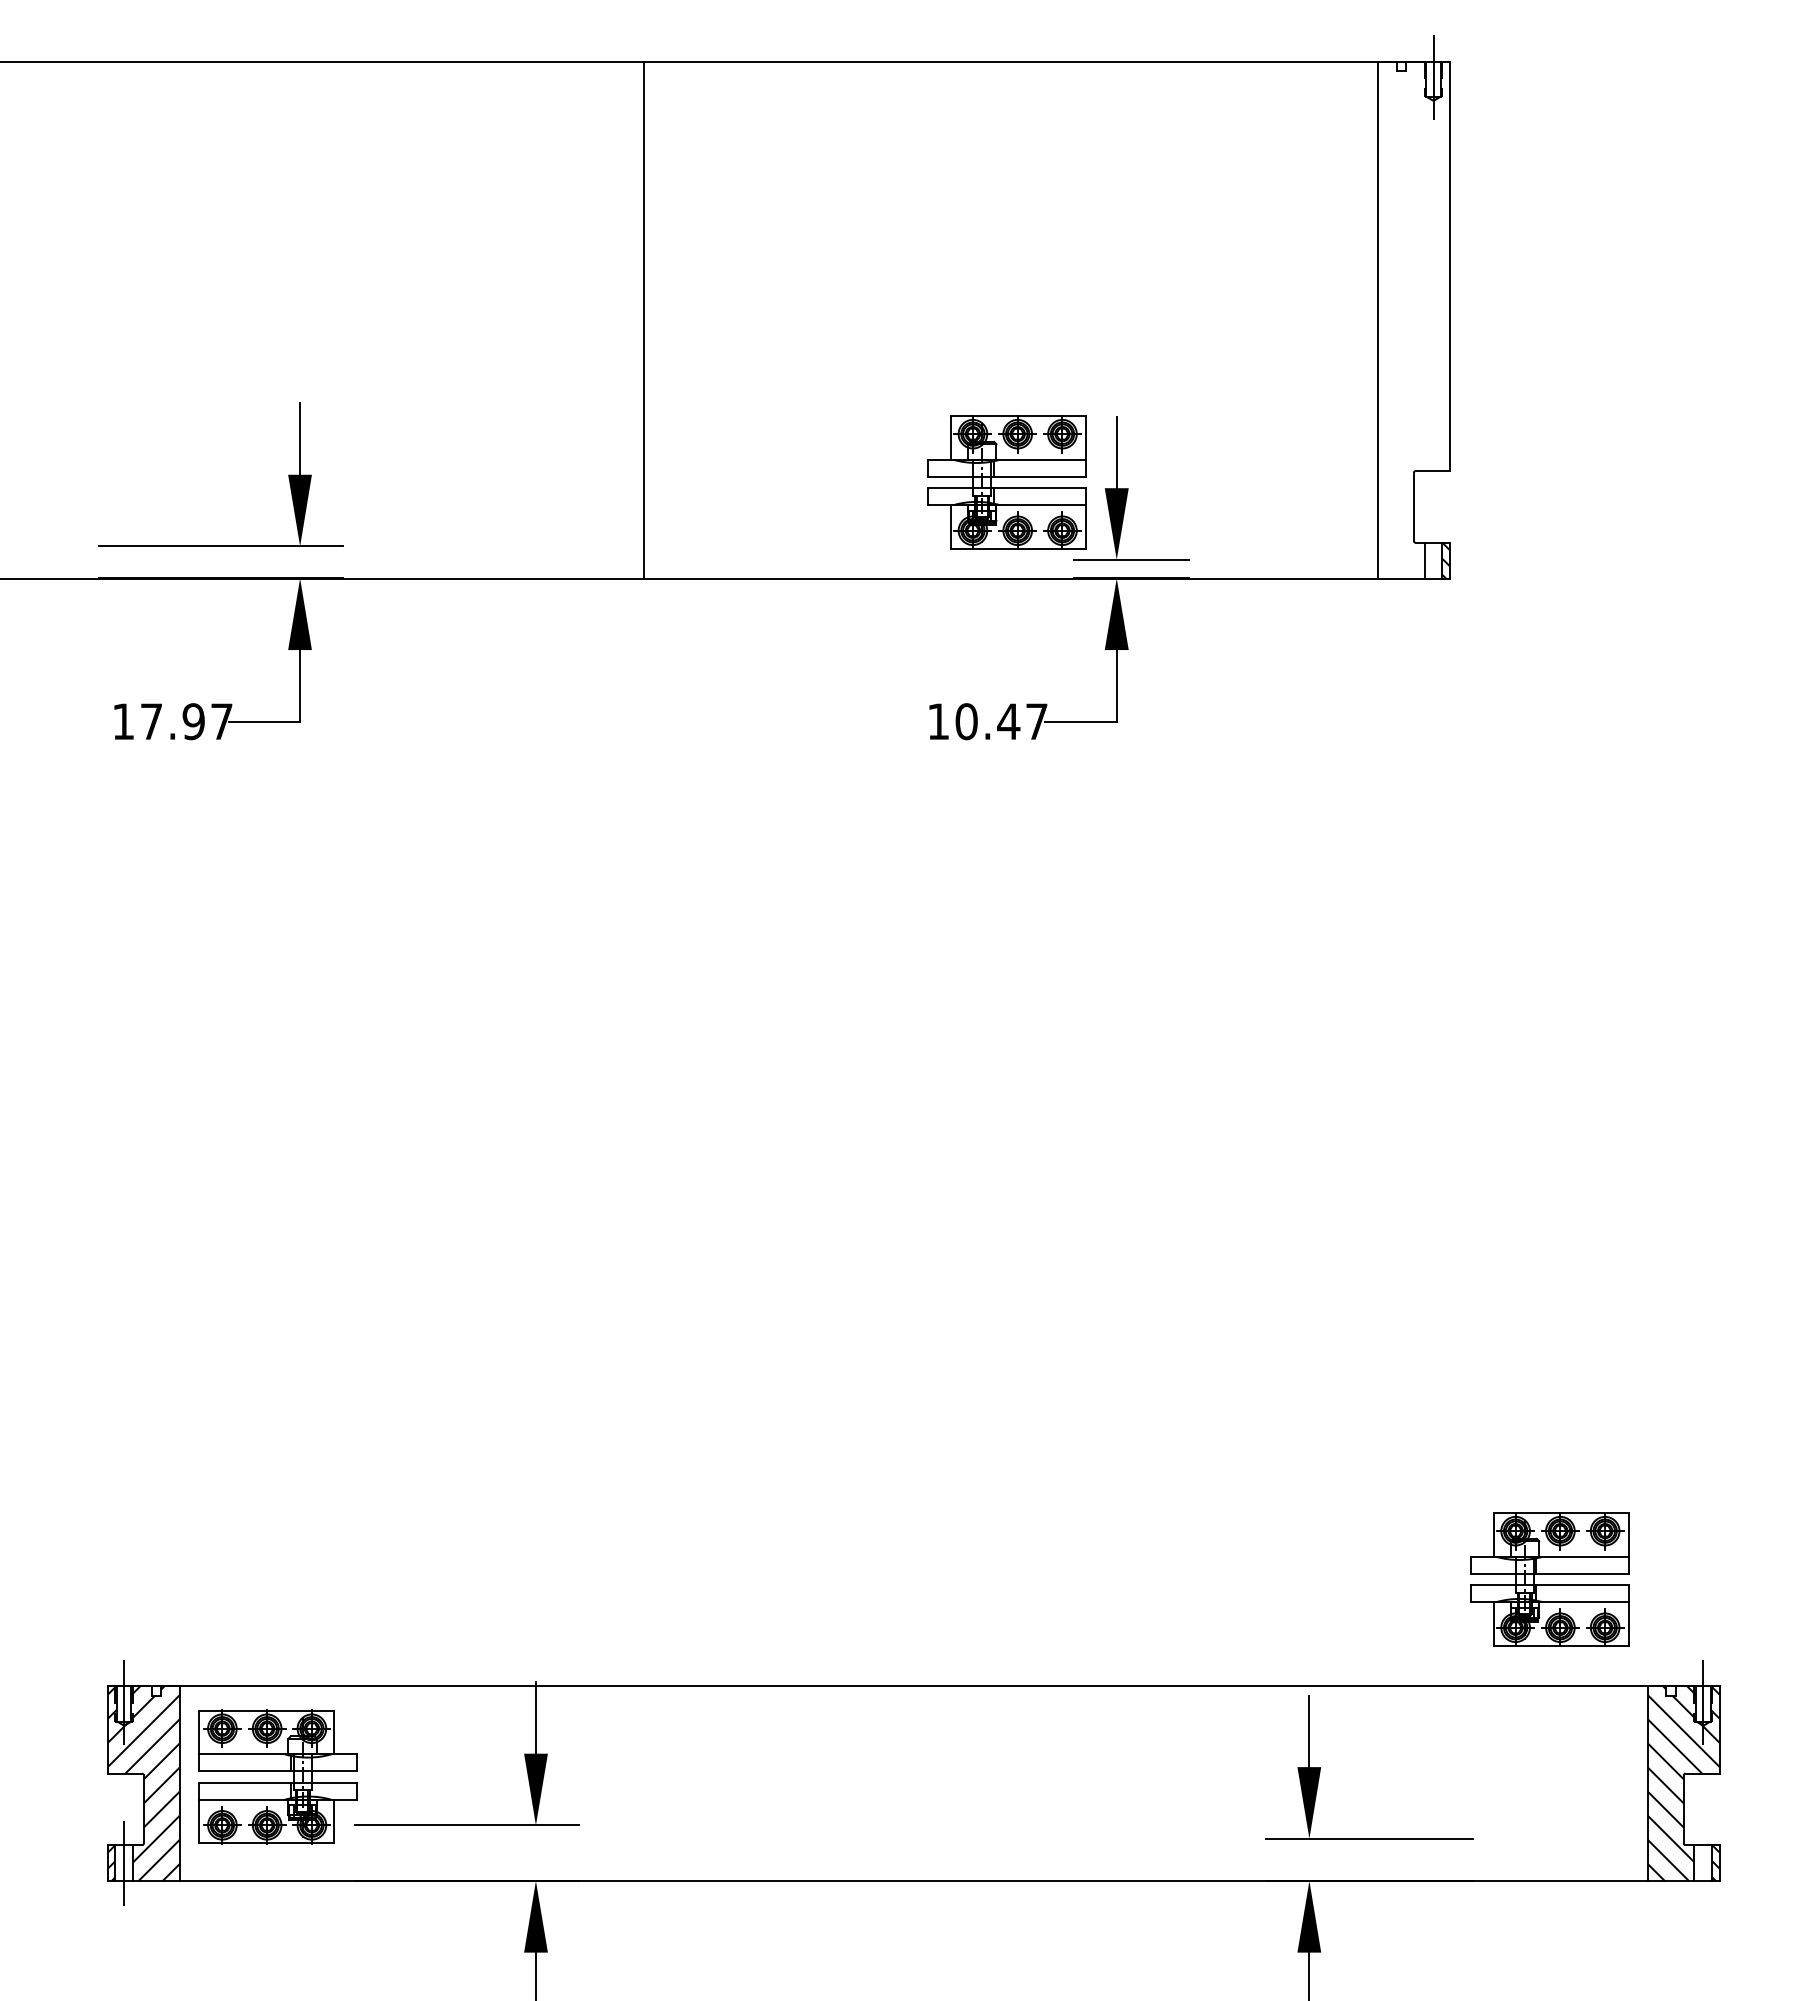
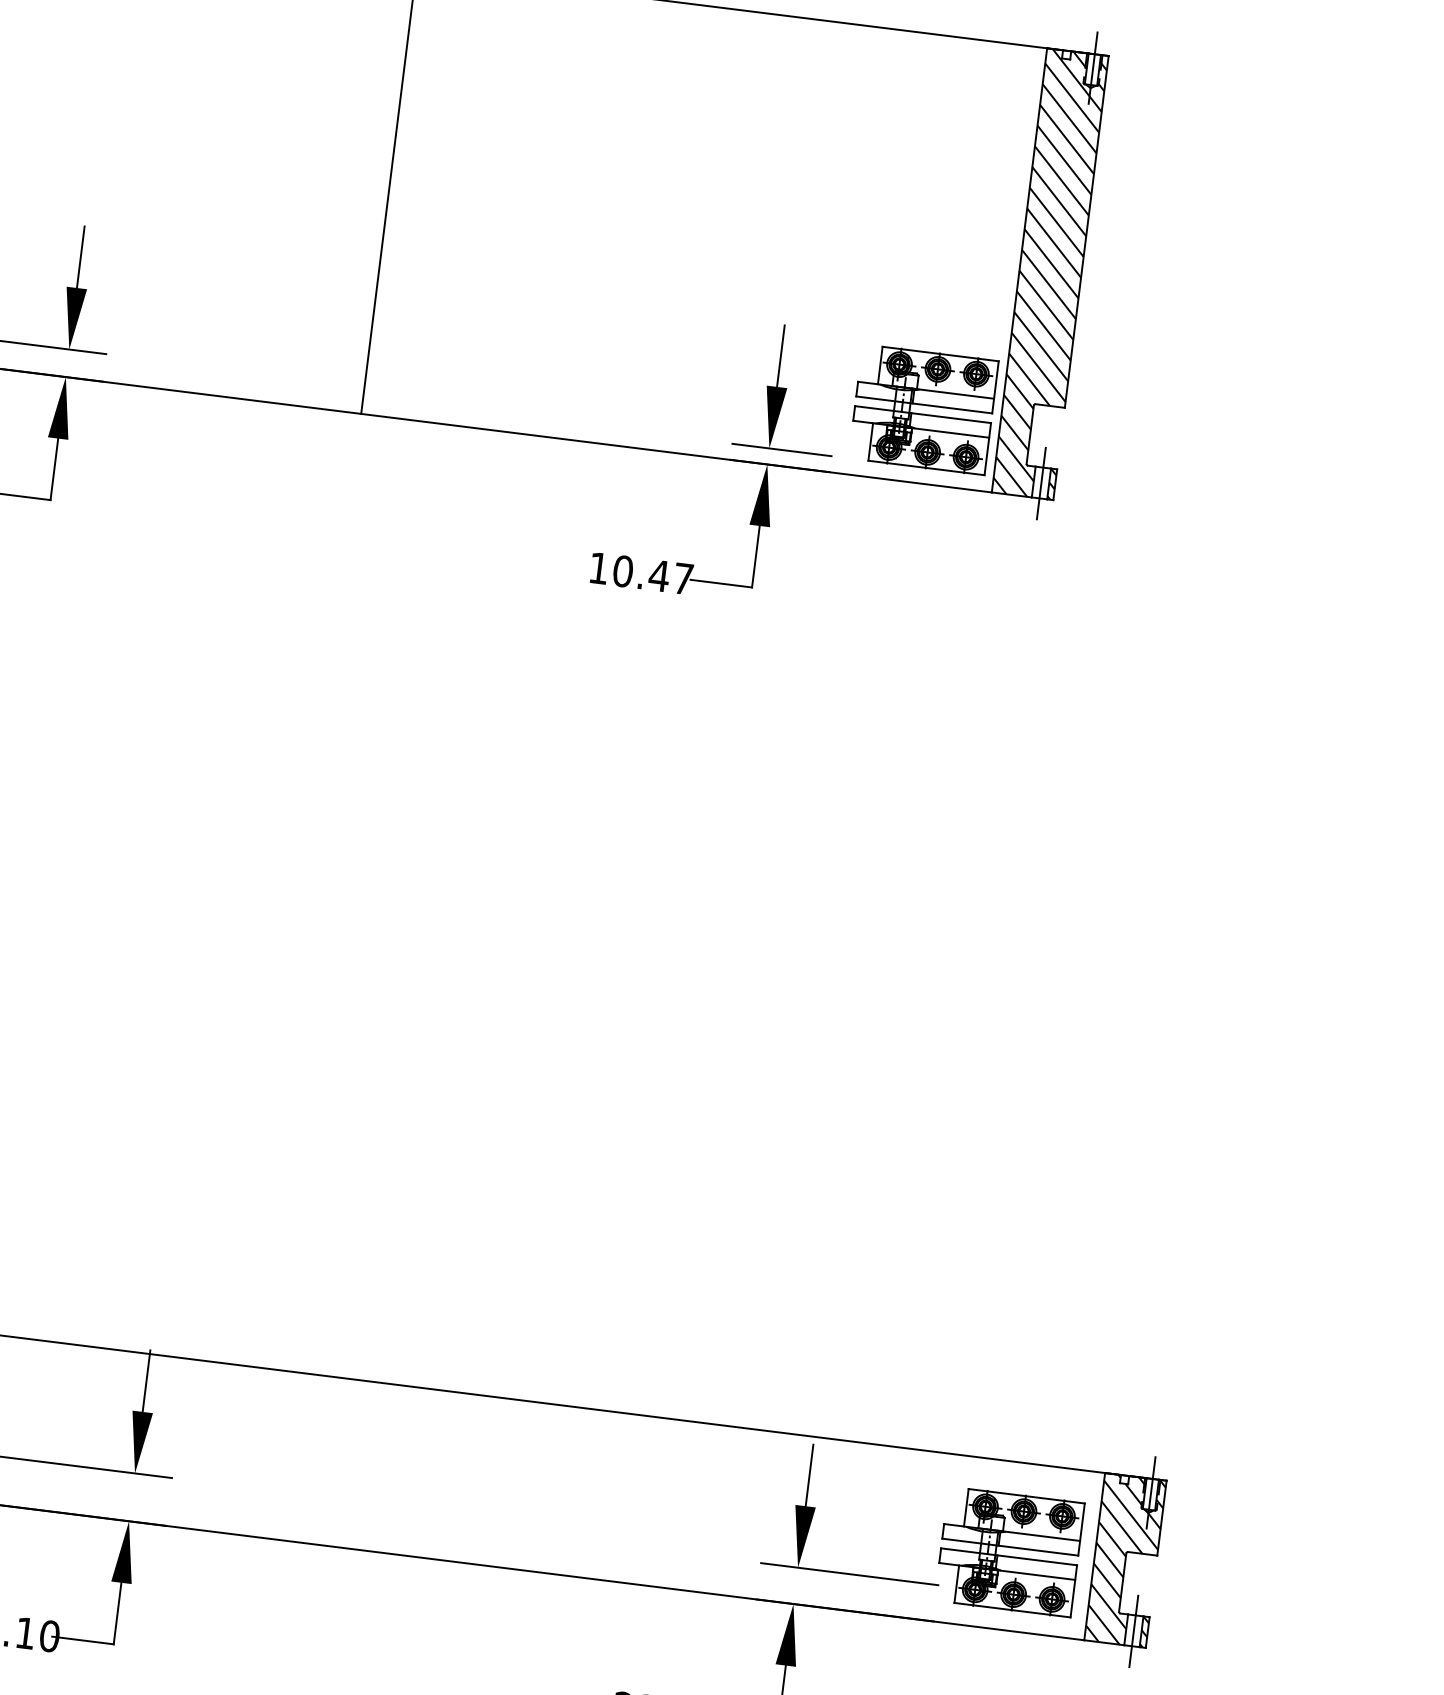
hatch: (1413, 319) -> (1050, 273), added
part: (1006, 482) -> (923, 409), moved
line: (1433, 560) -> (1041, 482), added
part: (1549, 1579) -> (1009, 1551), moved
line: (1703, 1863) -> (1133, 1631), added

